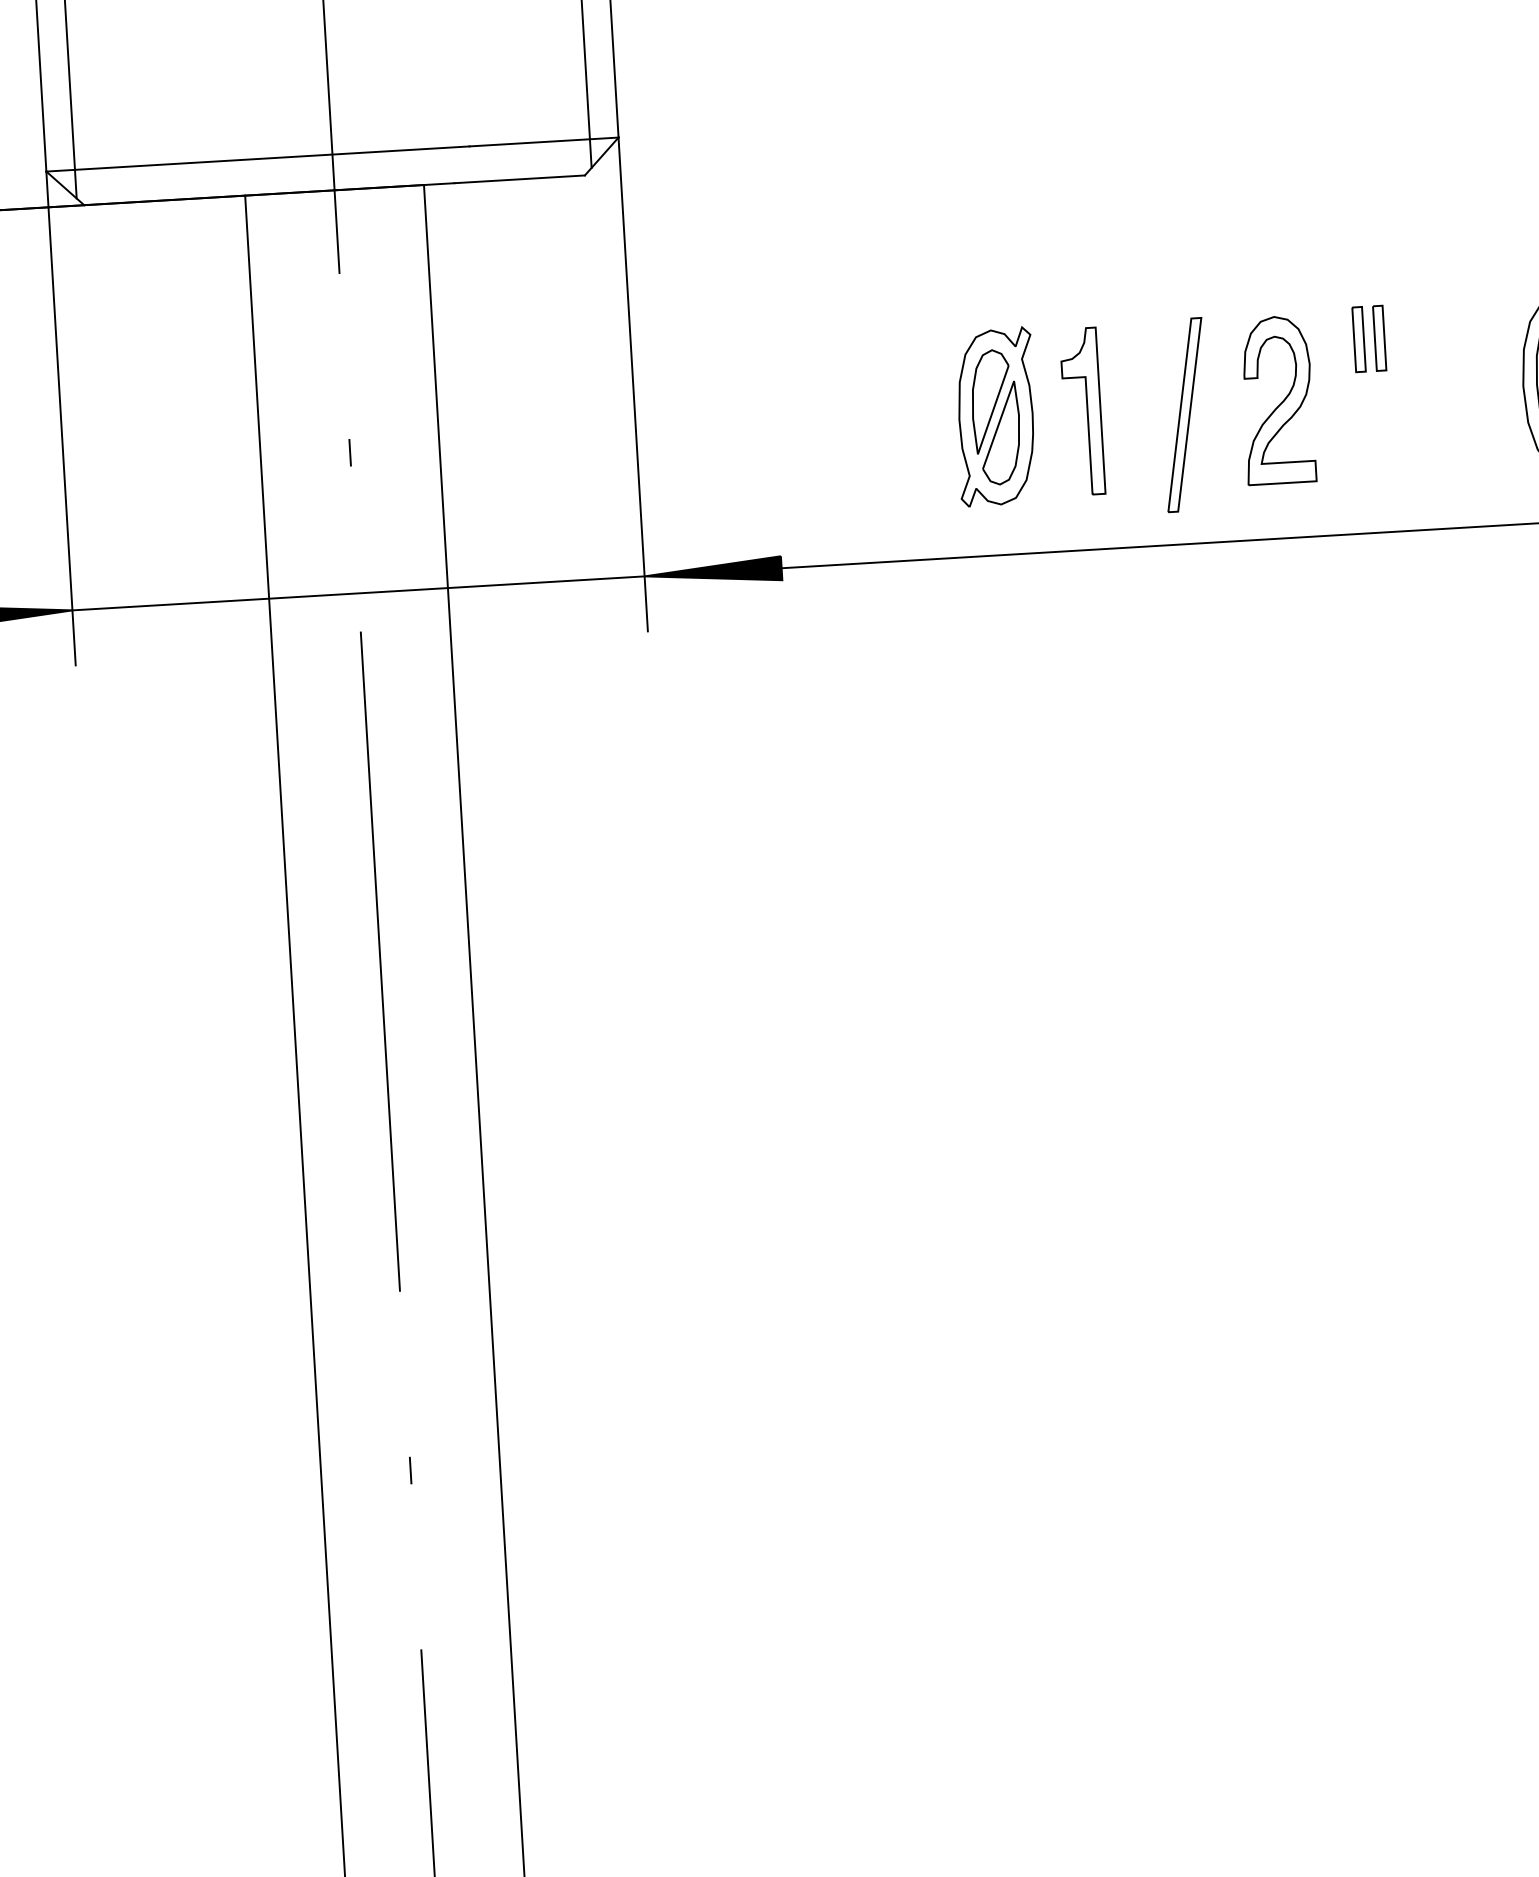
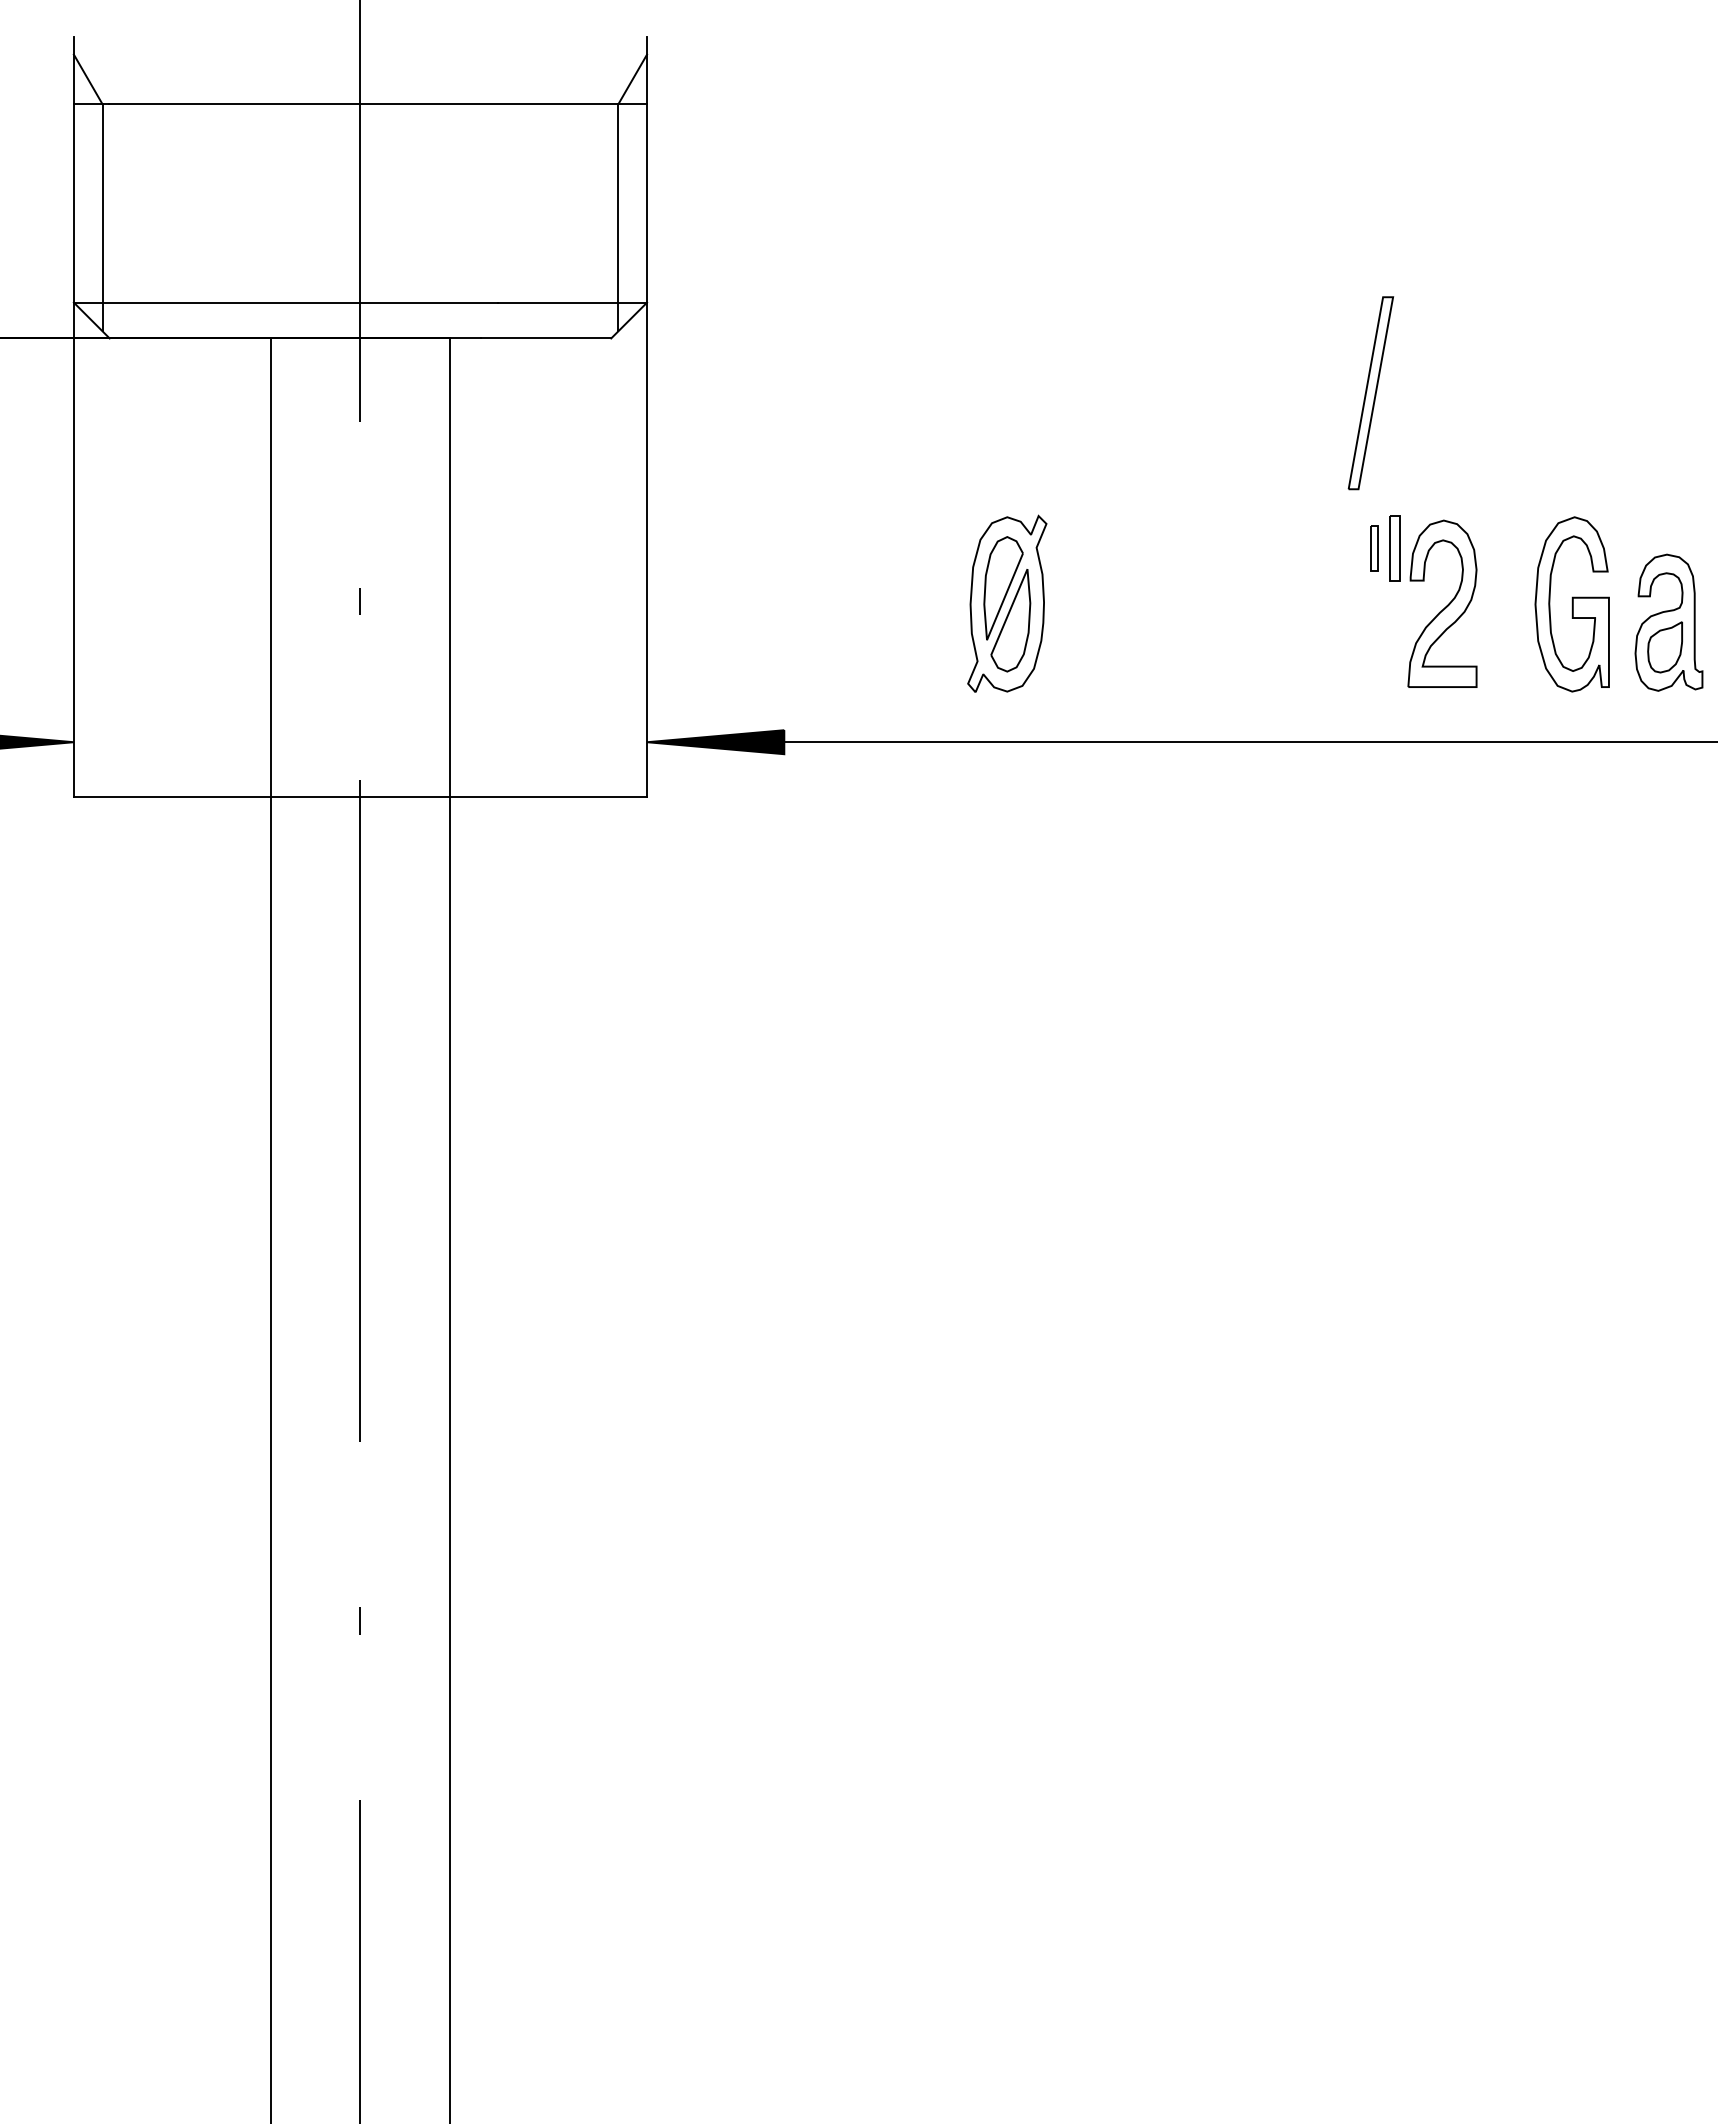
part: (1358, 339) -> (1373, 548), size x0.7
part: (1277, 399) -> (1442, 603), moved
part: (1082, 411) -> (1093, 603), removed
part: (1184, 415) -> (1370, 393), moved
line: (358, 593) -> (360, 797), moved

